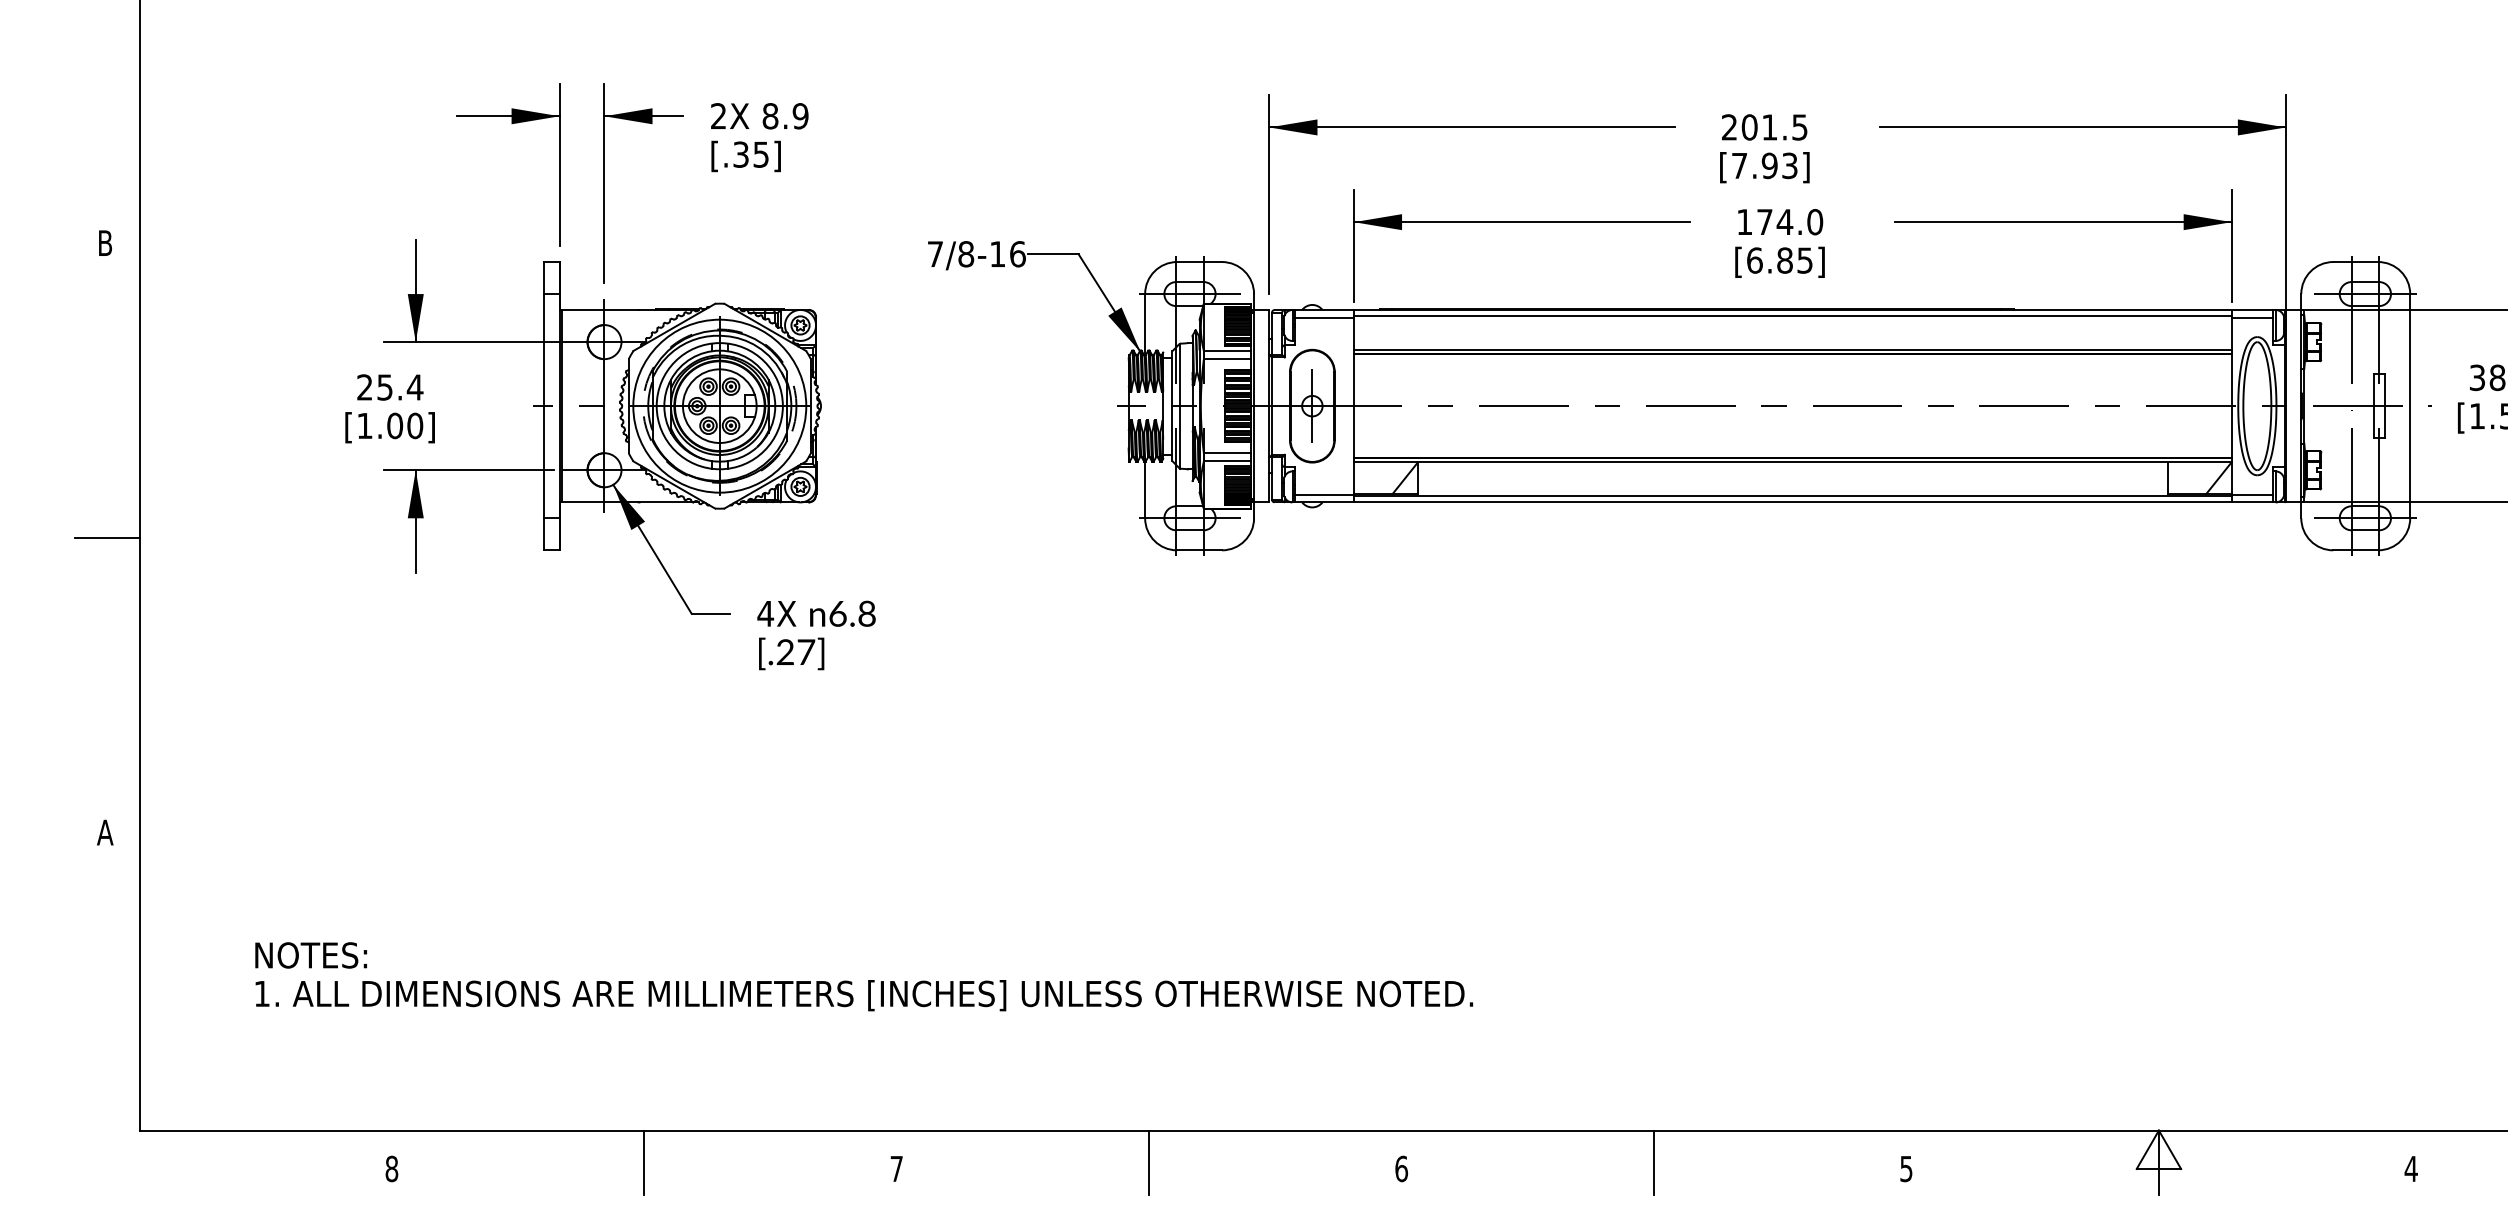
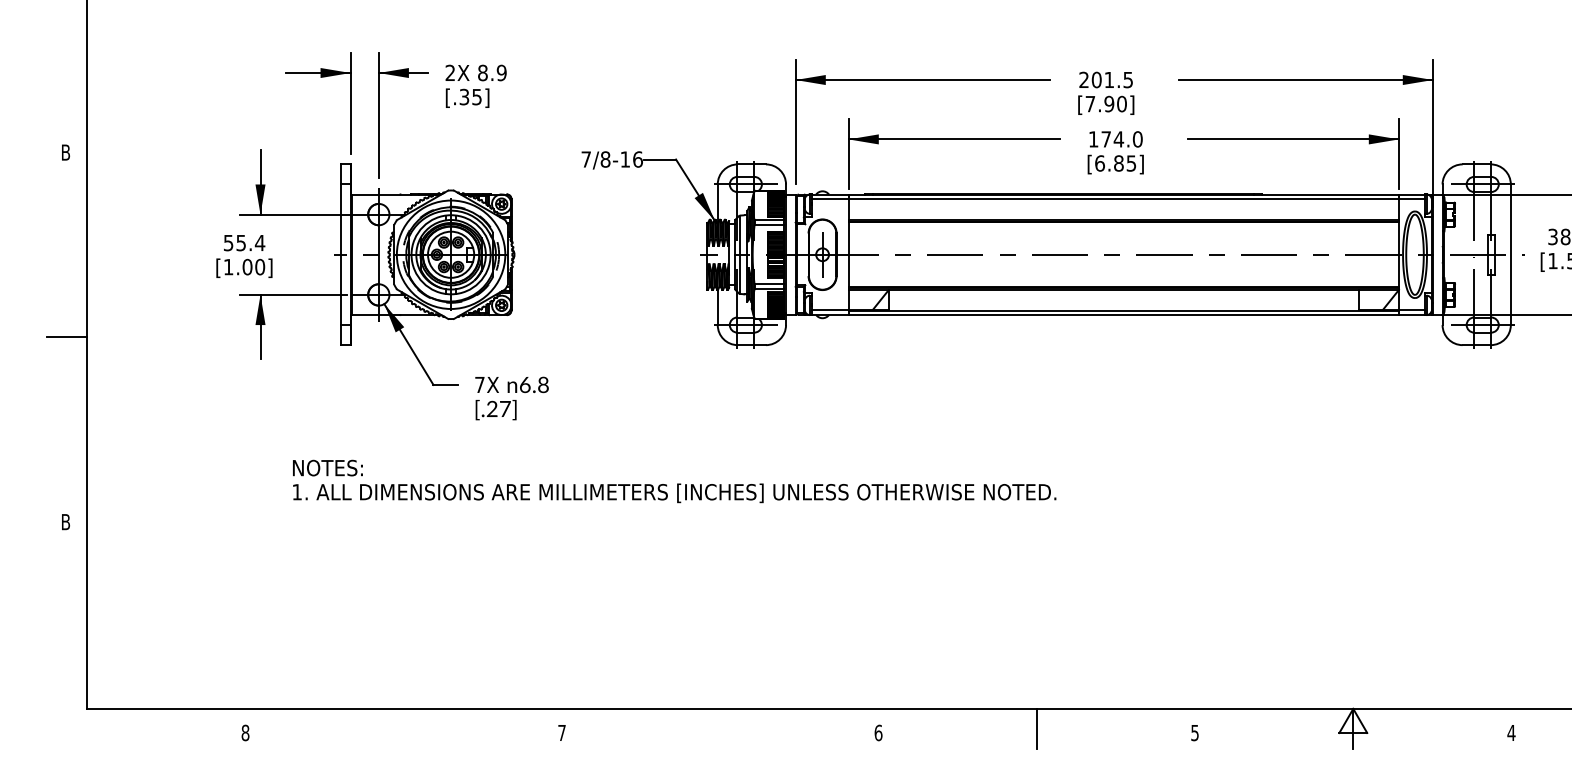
text: (1789, 164) -> (1121, 103), [7.93] -> [7.90]
text: (364, 386) -> (228, 242), 25.4 -> 55.4
text: (765, 613) -> (479, 384), 4X -> 7X
text: (104, 833) -> (65, 522), A -> B
text: (863, 976) -> (674, 481), moved
line: (643, 1161) -> (403, 728), removed
line: (1149, 1161) -> (720, 728), removed

